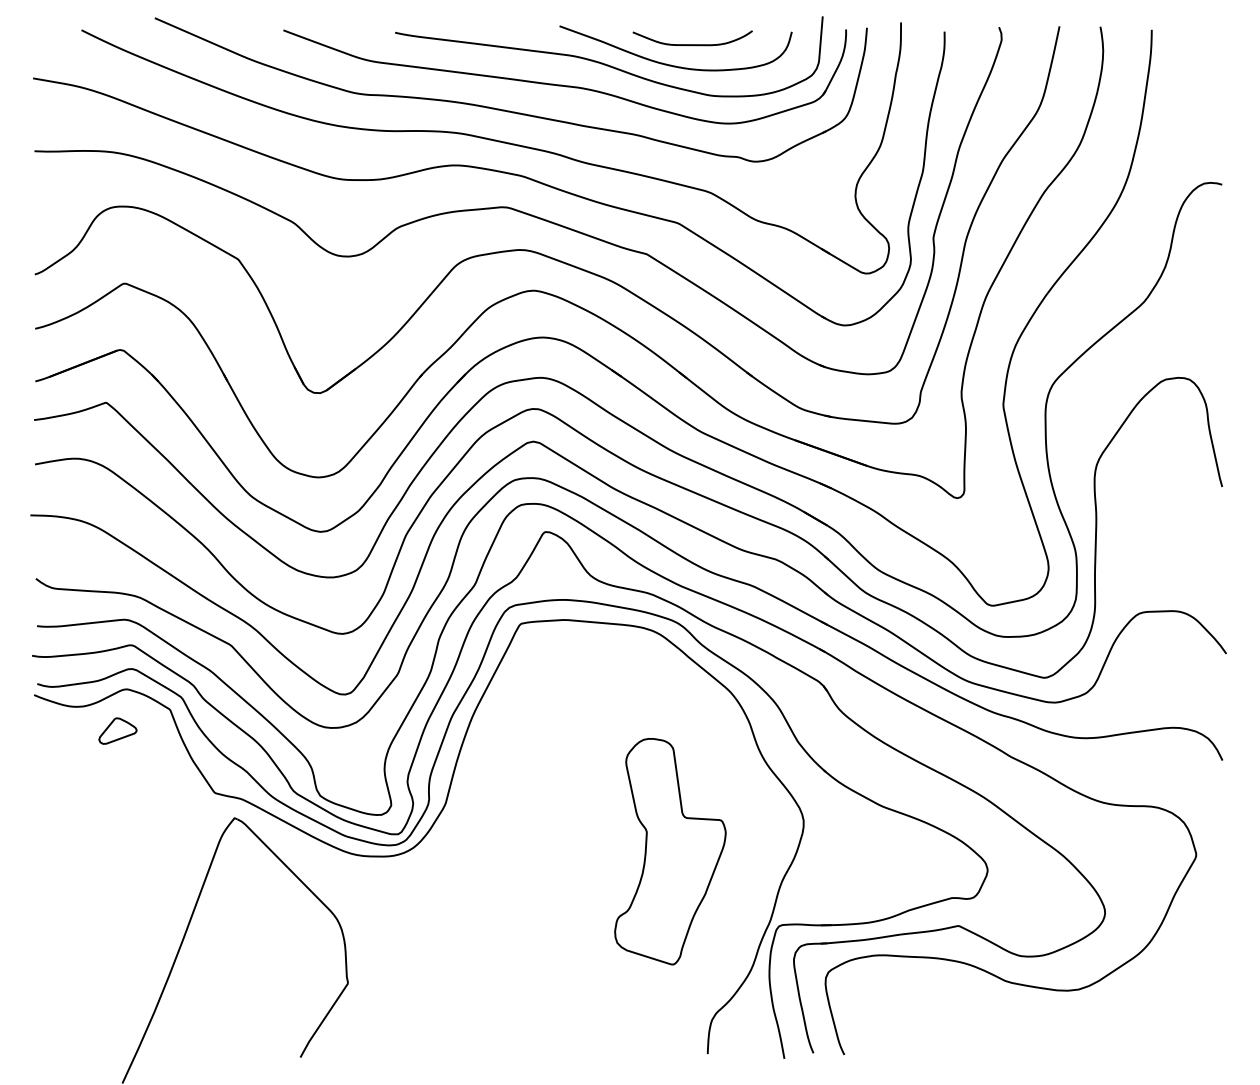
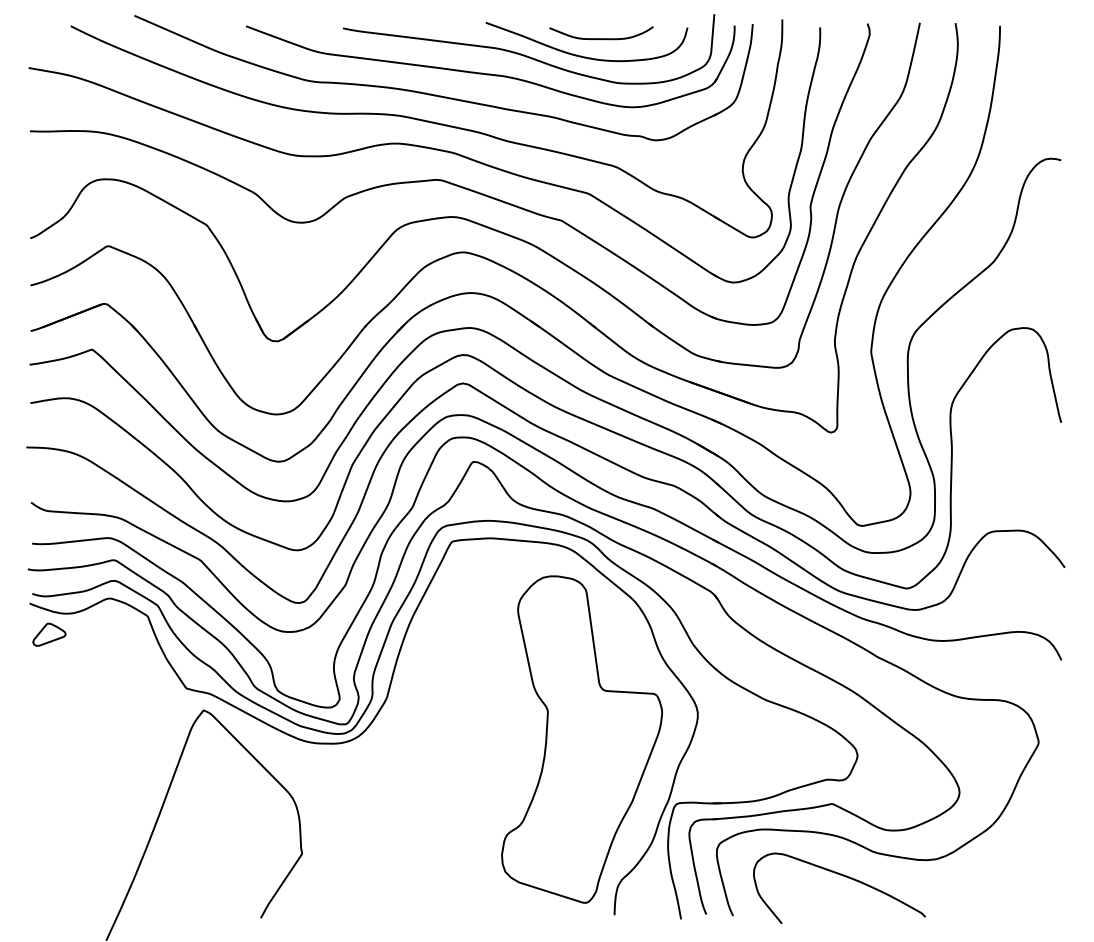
part: (117, 730) -> (49, 634), moved
part: (670, 851) -> (582, 739), size x1.67
curve: (971, 1009) -> (843, 876), added

